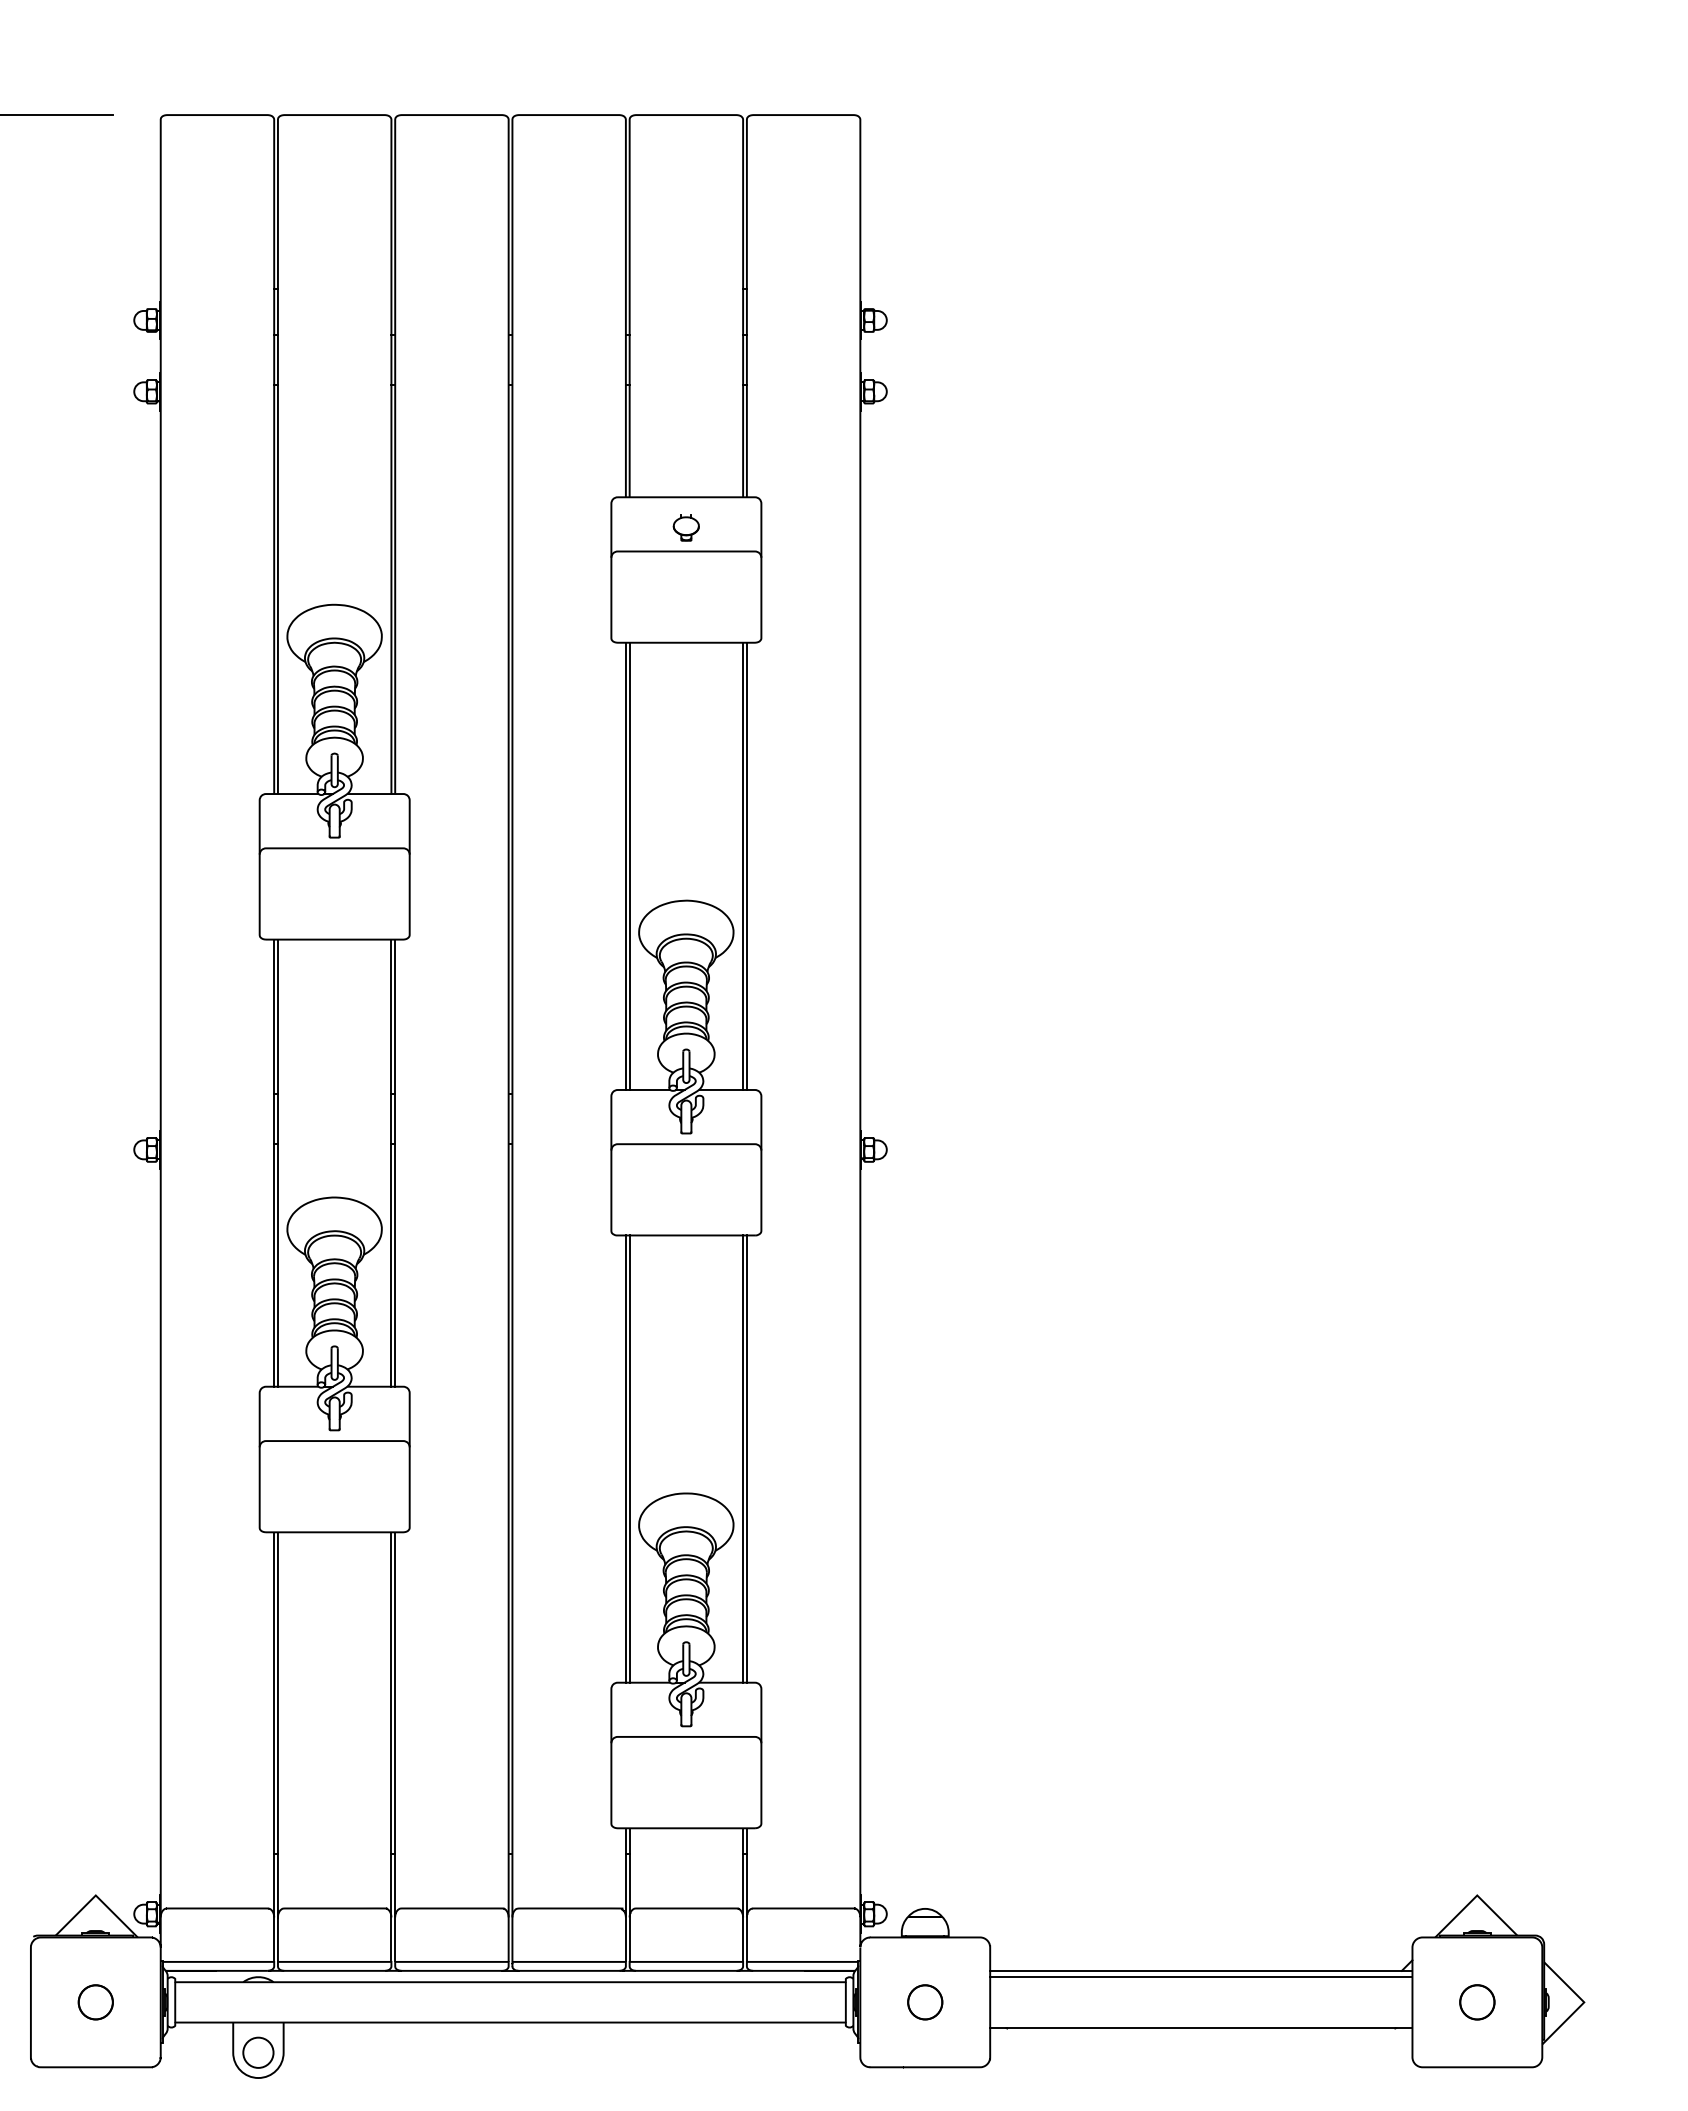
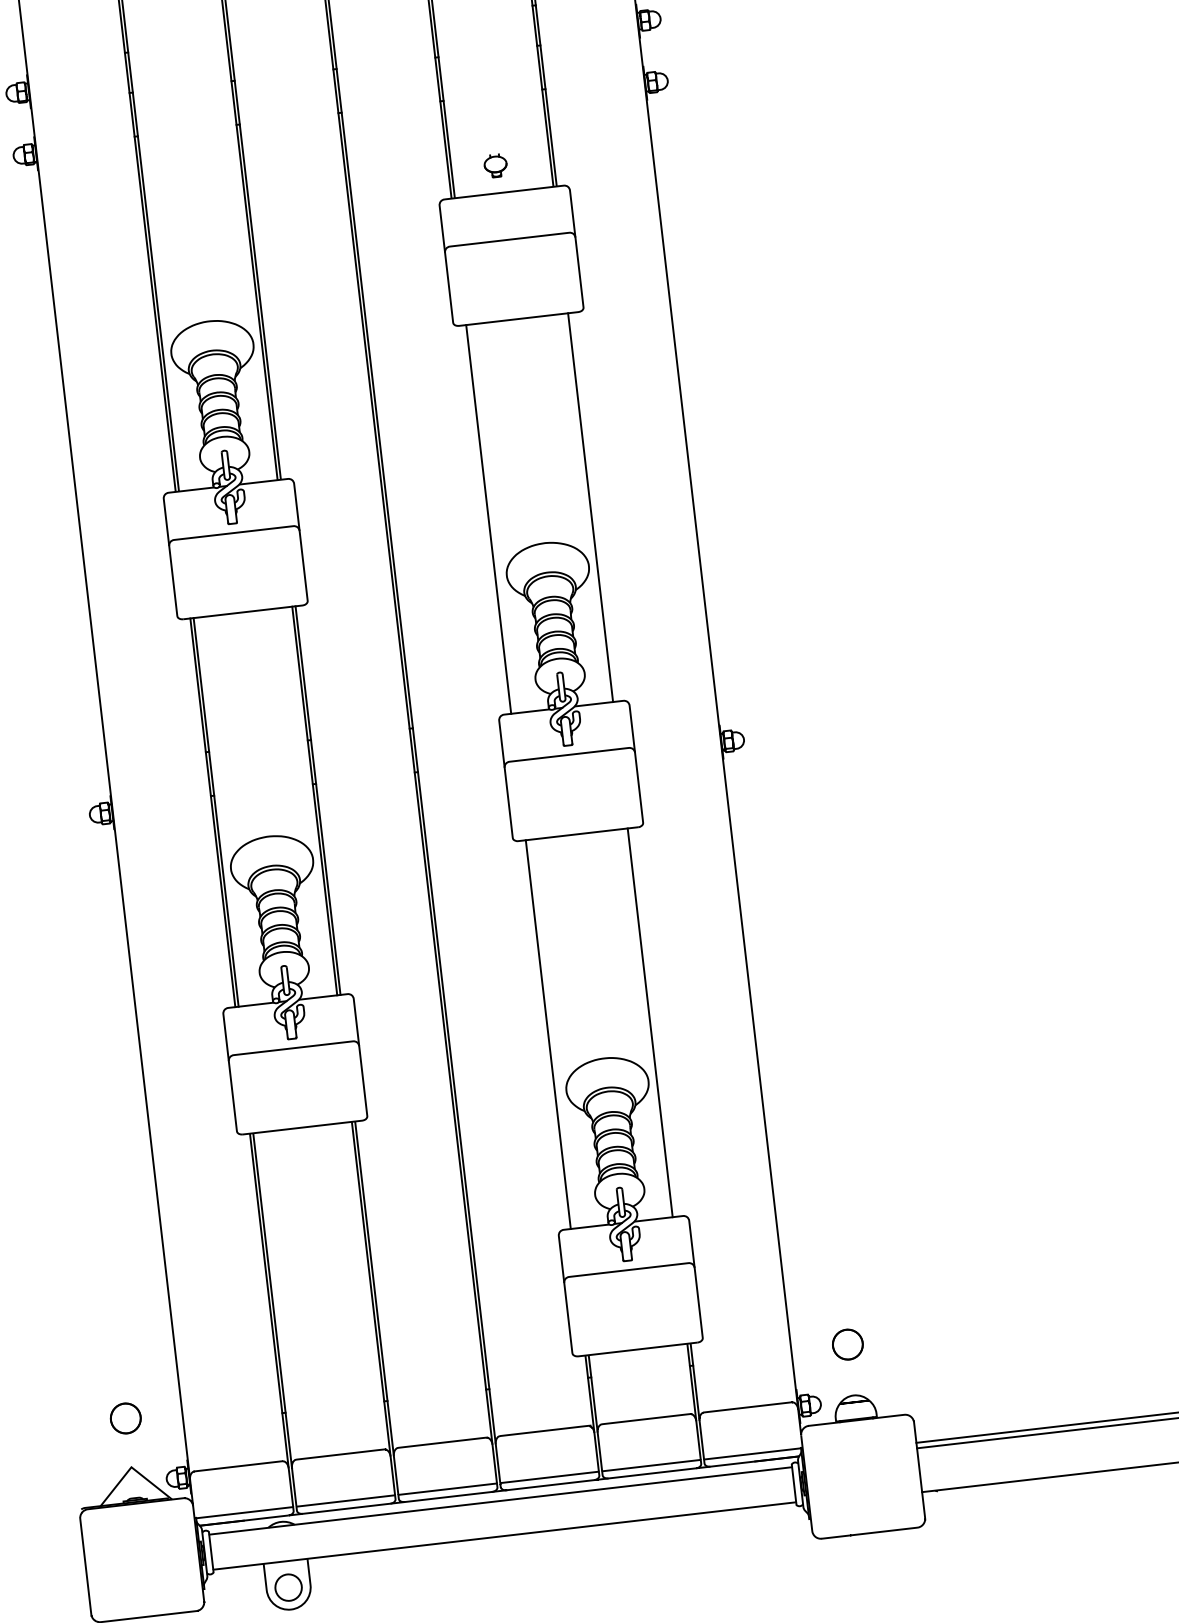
part: (685, 527) -> (494, 165), moved
line: (629, 865) -> (491, 518), removed
line: (746, 865) -> (593, 506), removed
line: (629, 1458) -> (551, 1033), removed
line: (746, 1458) -> (653, 1021), removed
circle: (95, 2002) -> (125, 1418), moved
circle: (925, 2002) -> (848, 1344), moved

